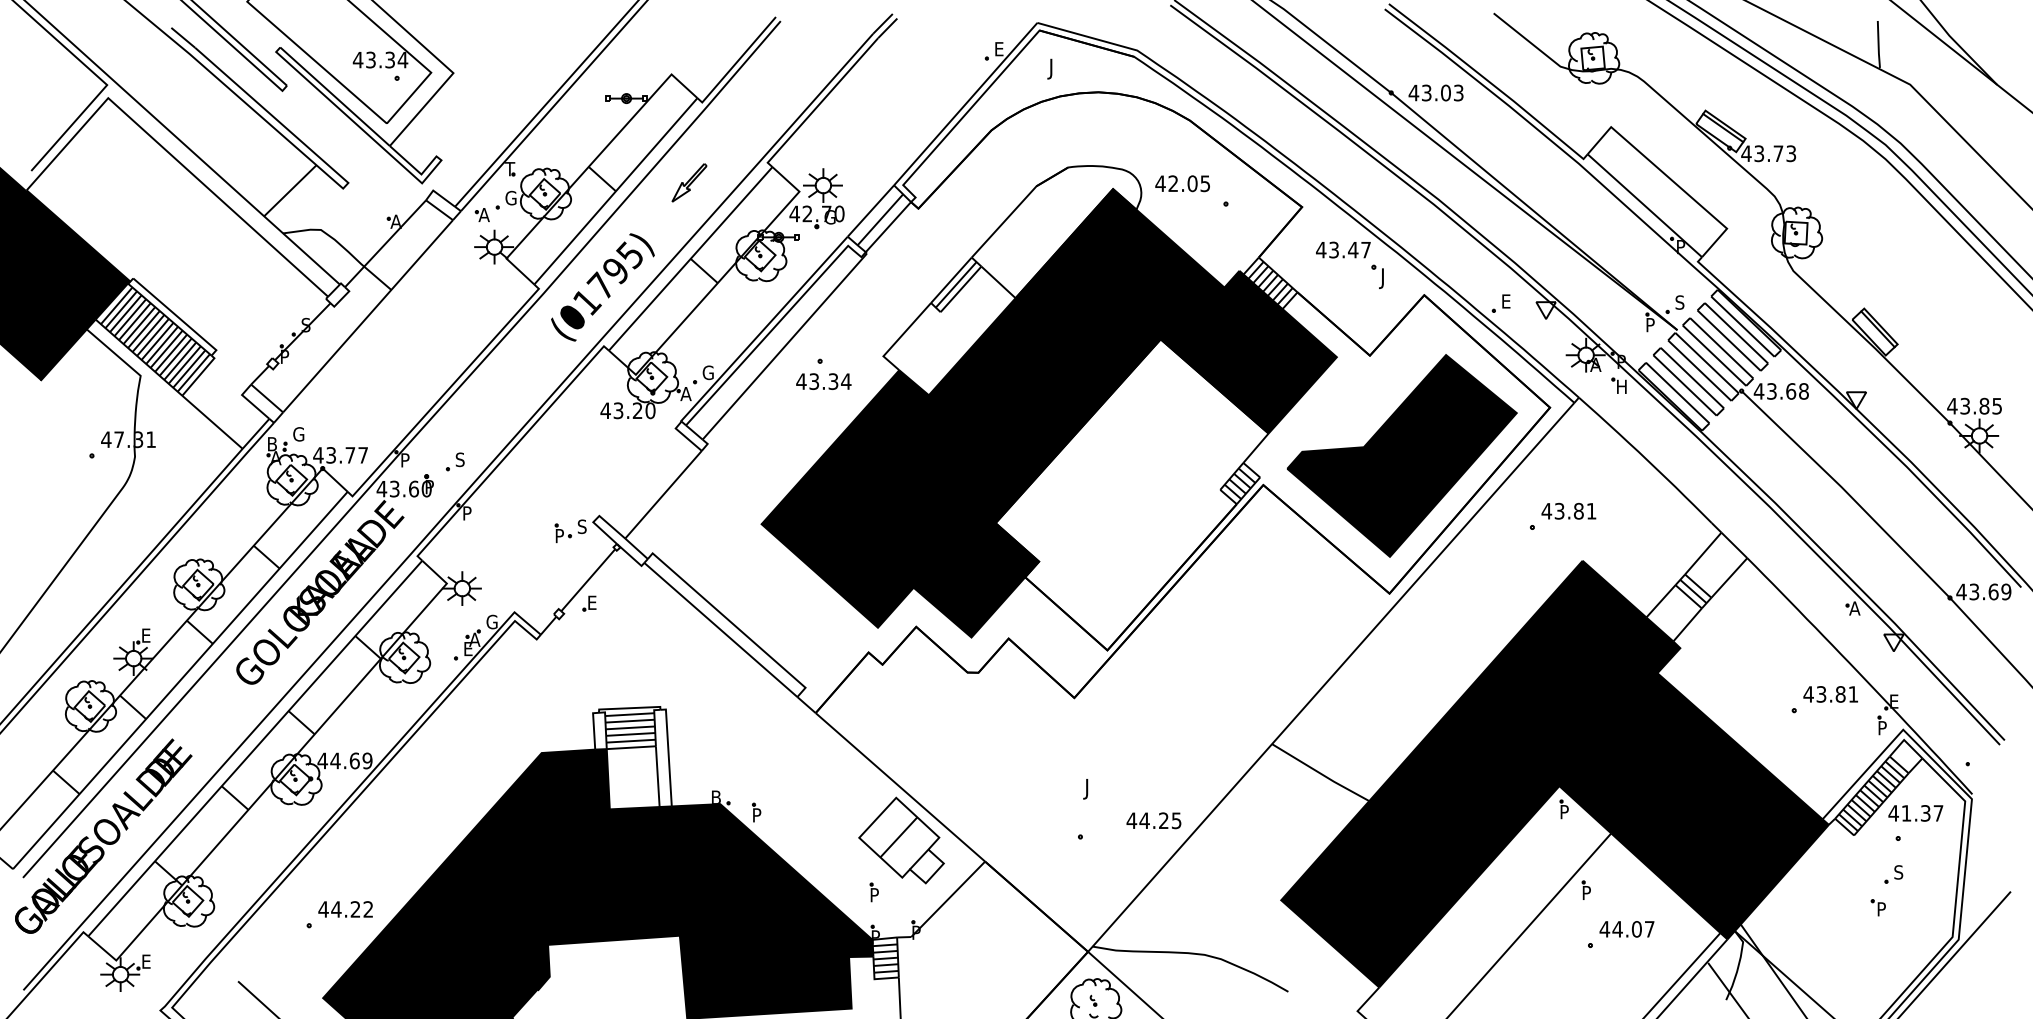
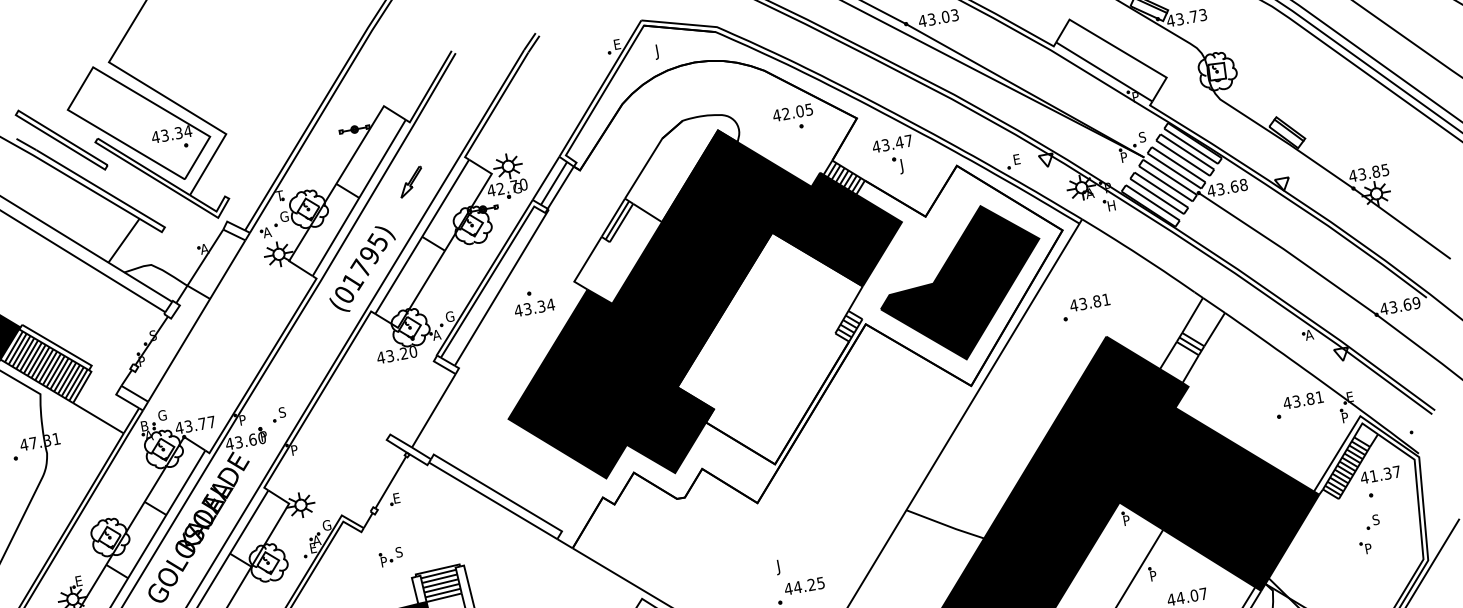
text: (1182, 183) -> (792, 112), moved
part: (1377, 276) -> (897, 165), moved
part: (570, 531) -> (391, 557), moved
text: (1153, 820) -> (804, 586), moved

